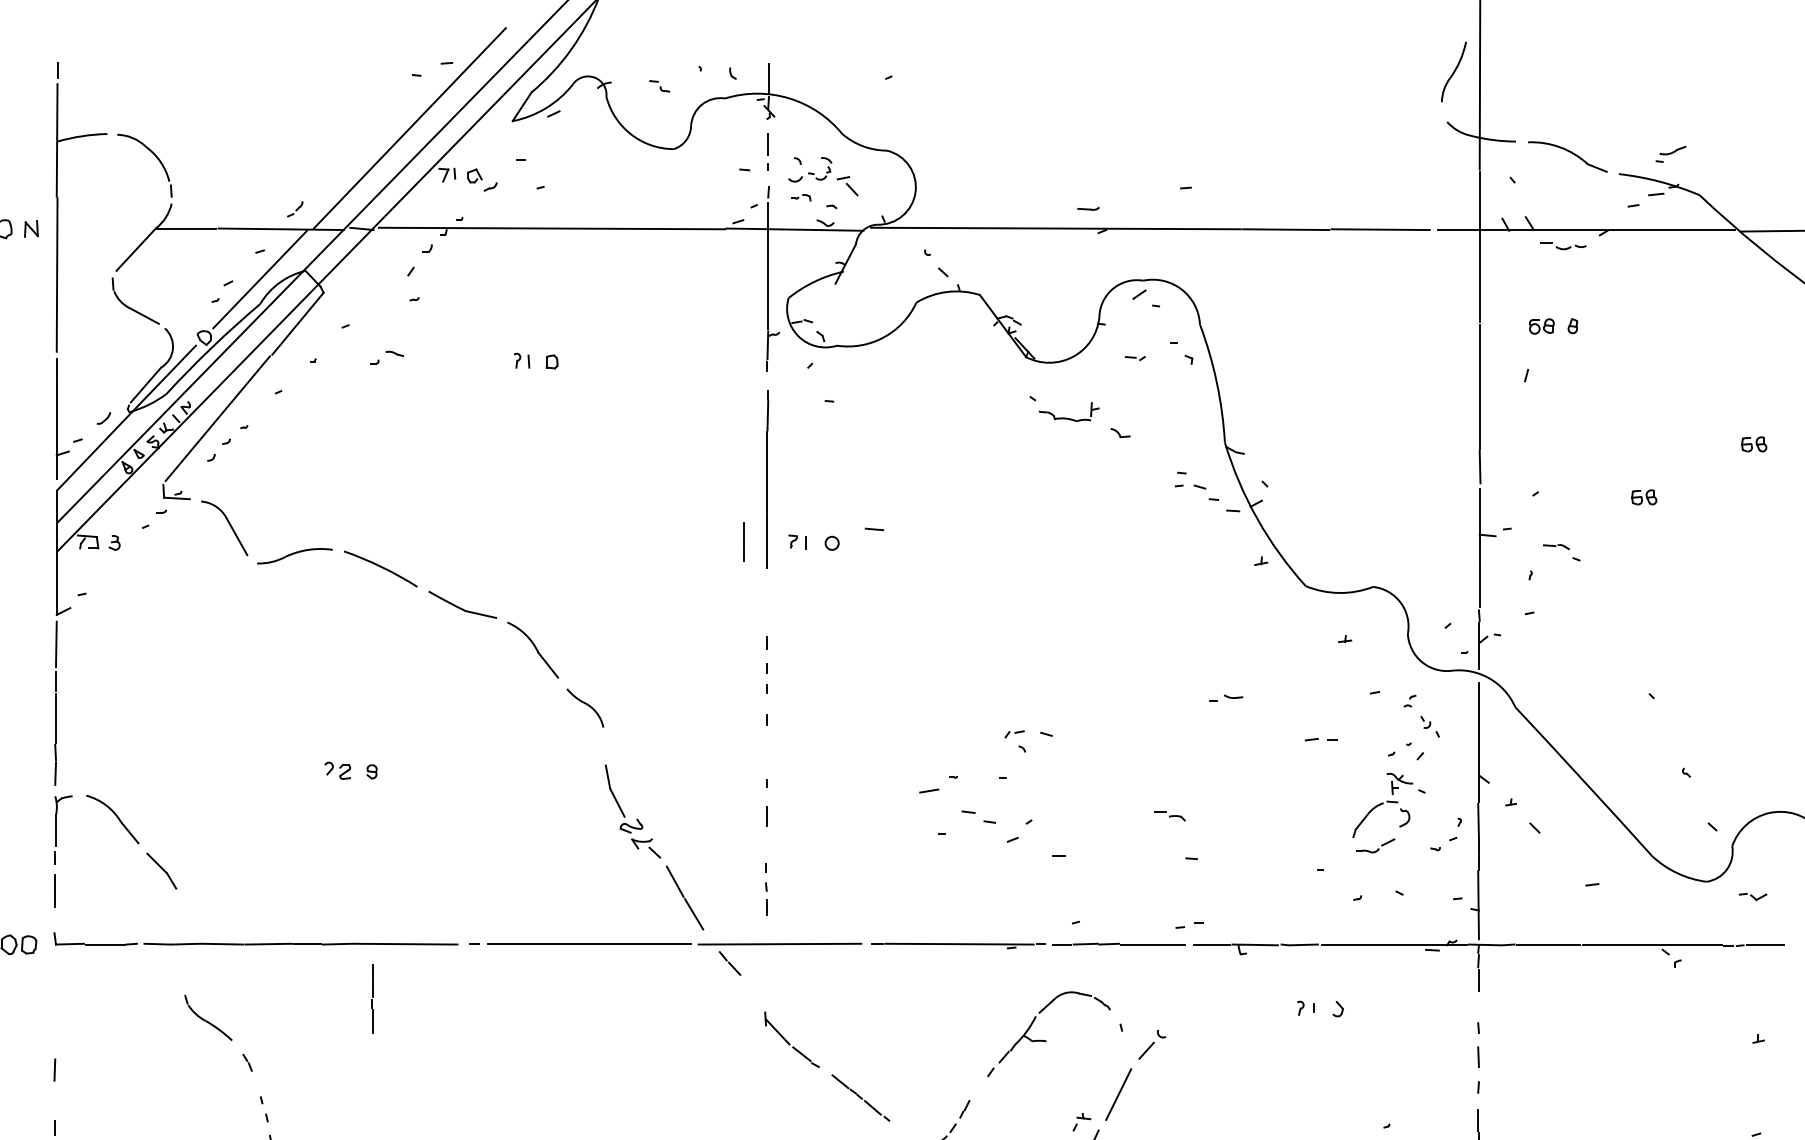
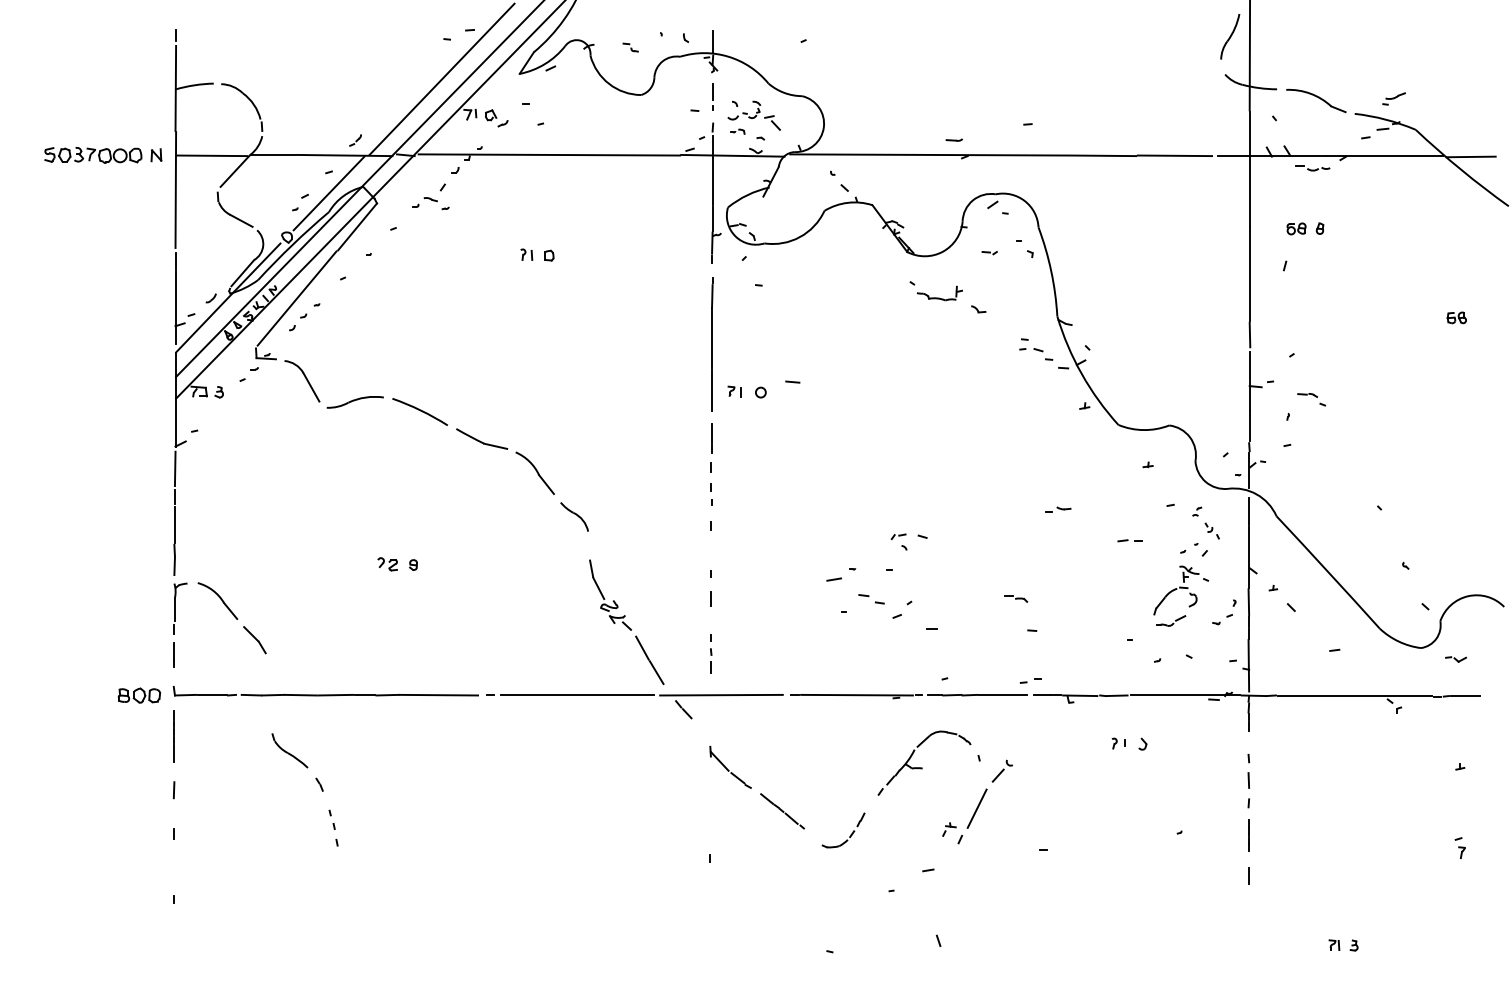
line: (104, 229) -> (211, 155), added
part: (386, 357) -> (424, 202), moved
part: (1643, 496) -> (1373, 357), removed
line: (742, 541) -> (711, 438), moved
line: (371, 998) -> (173, 736), moved

